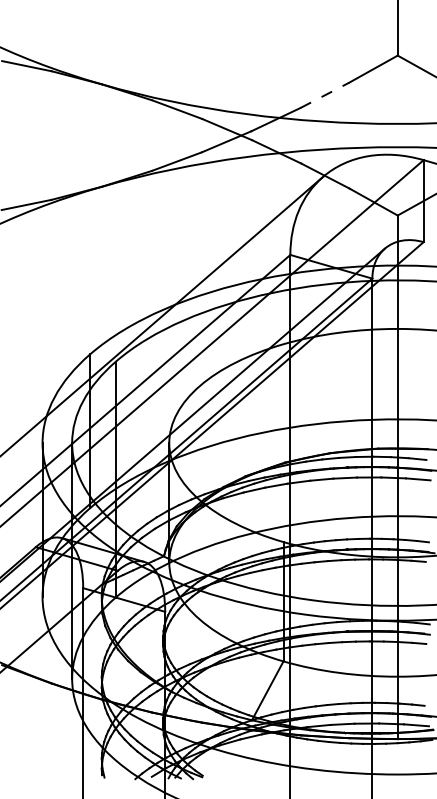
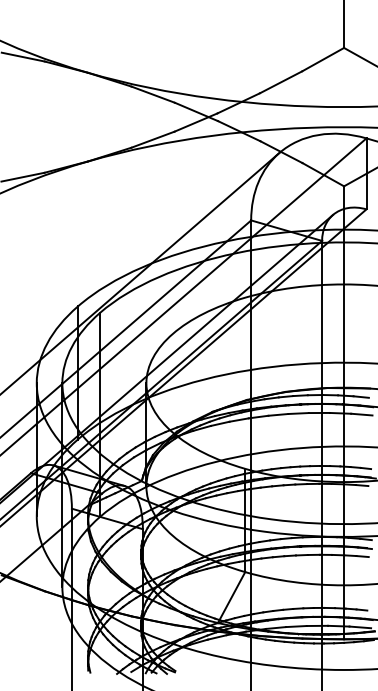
line: (325, 95) -> (281, 82), dashed -> solid

